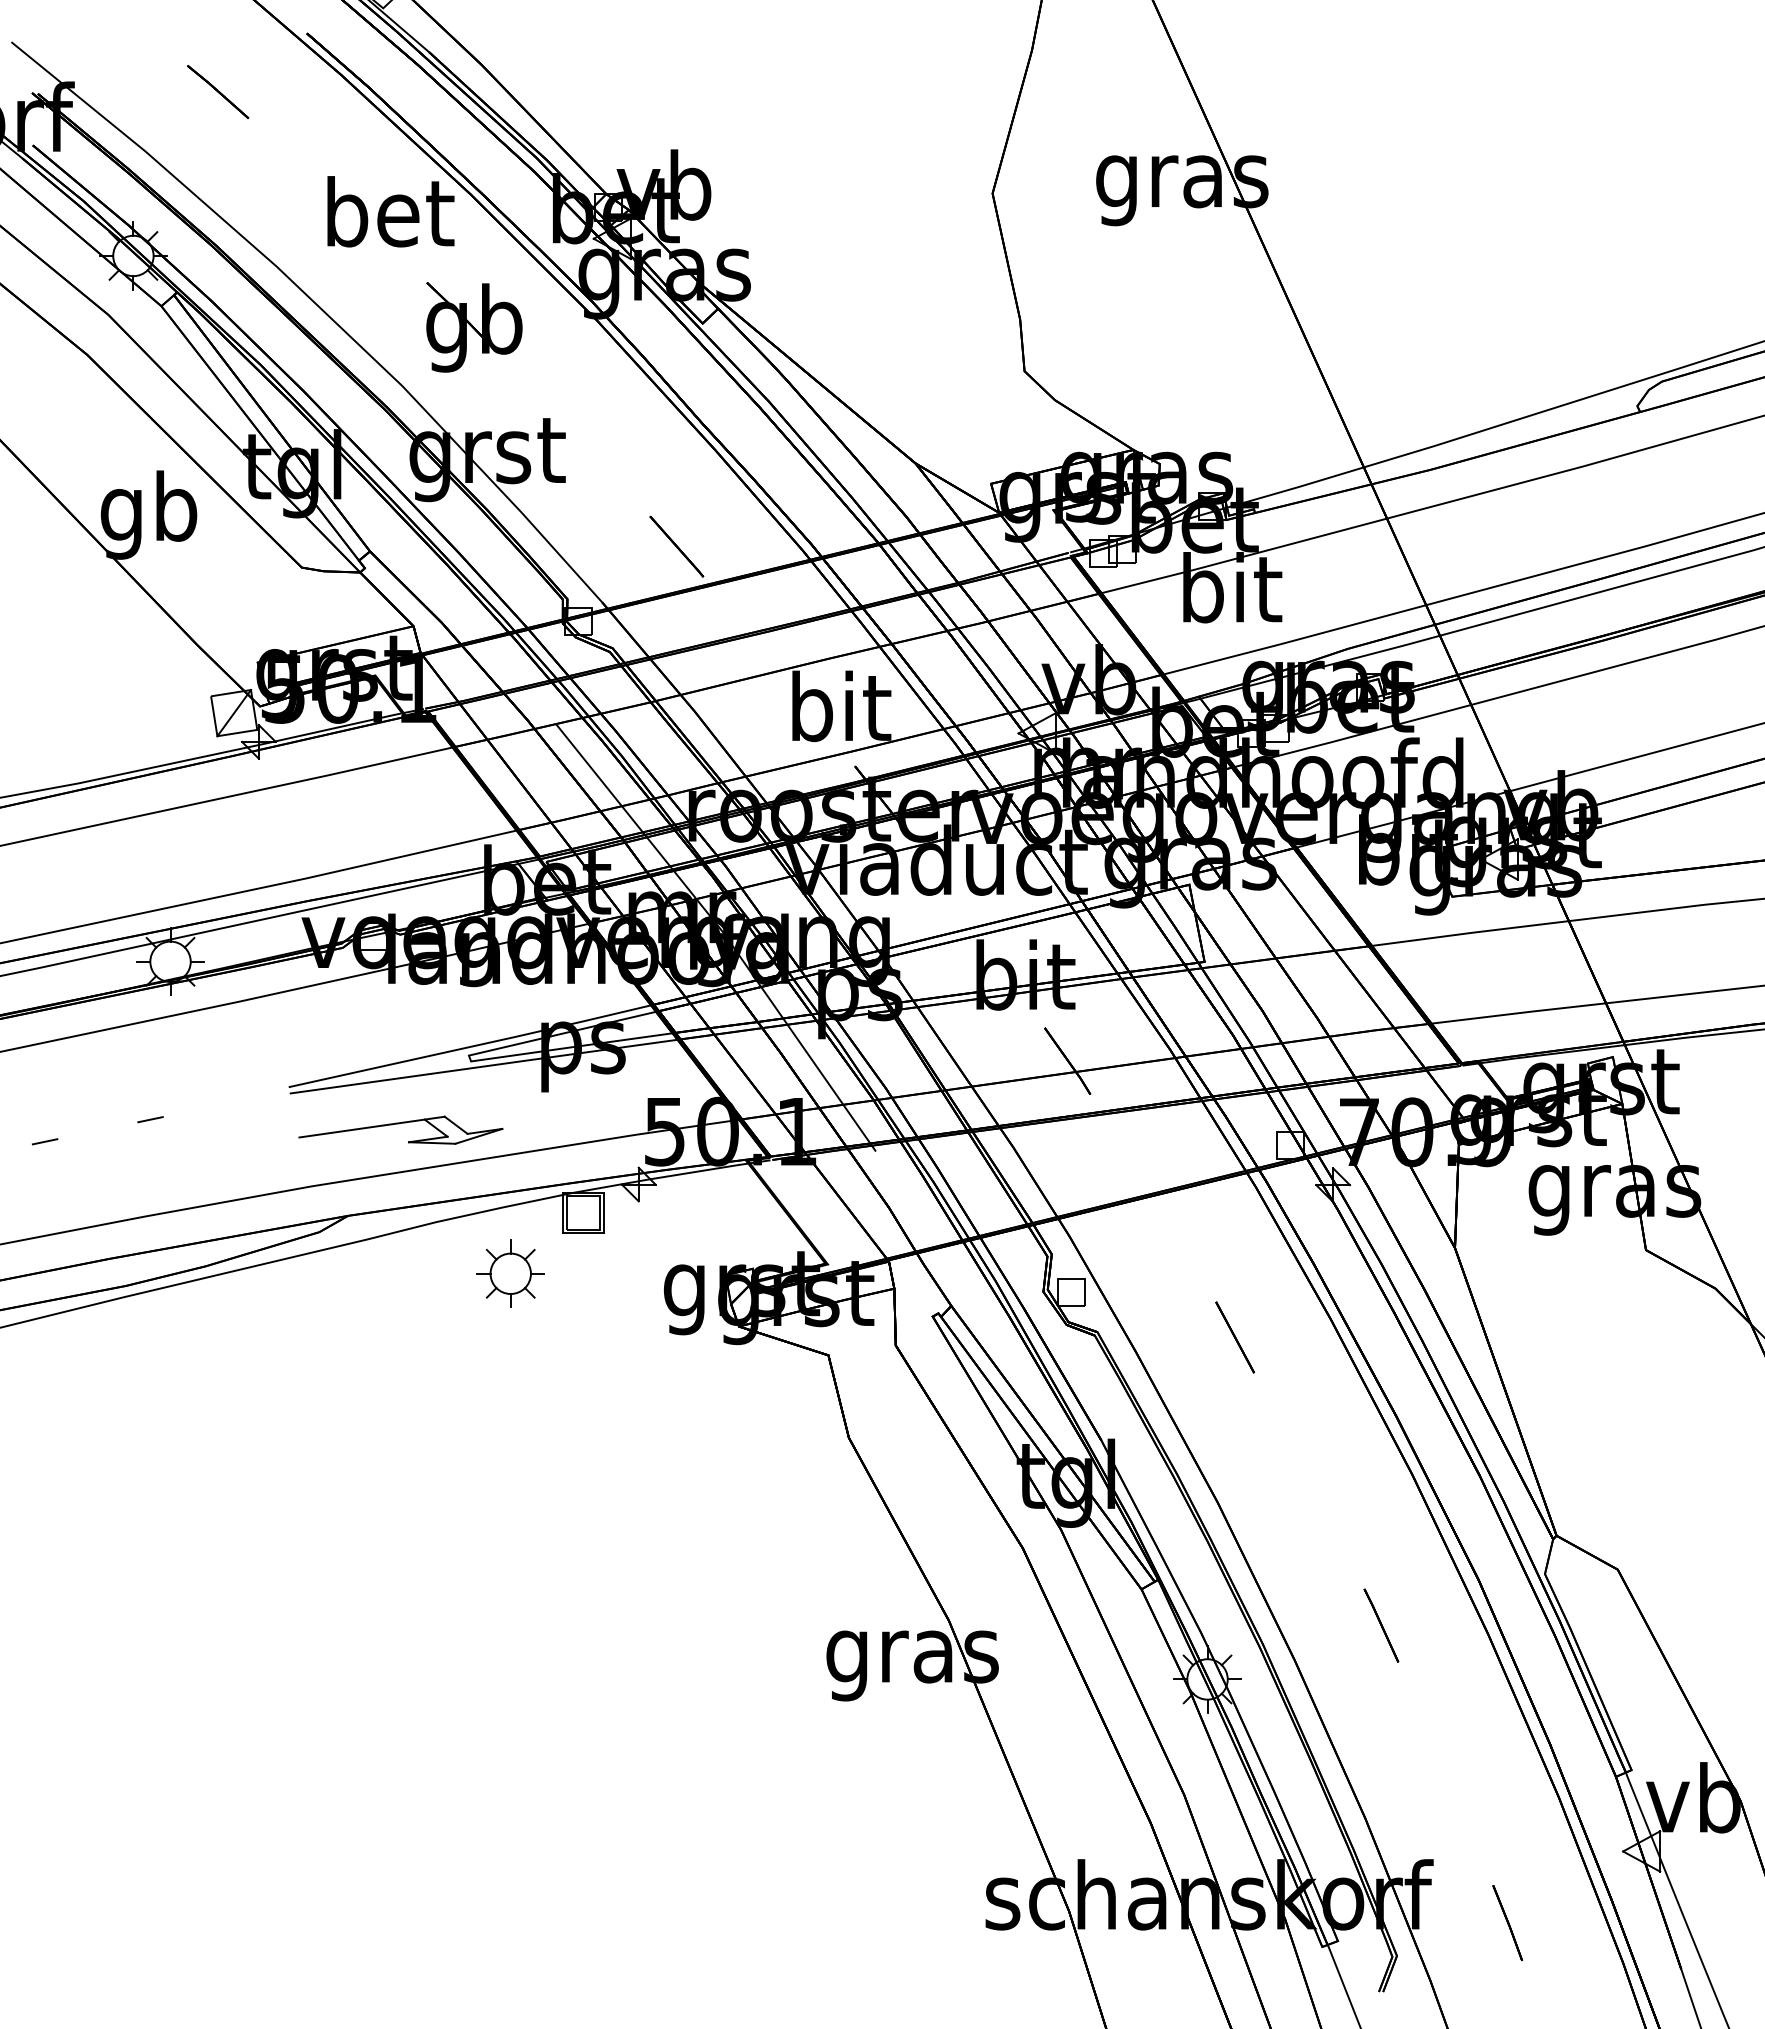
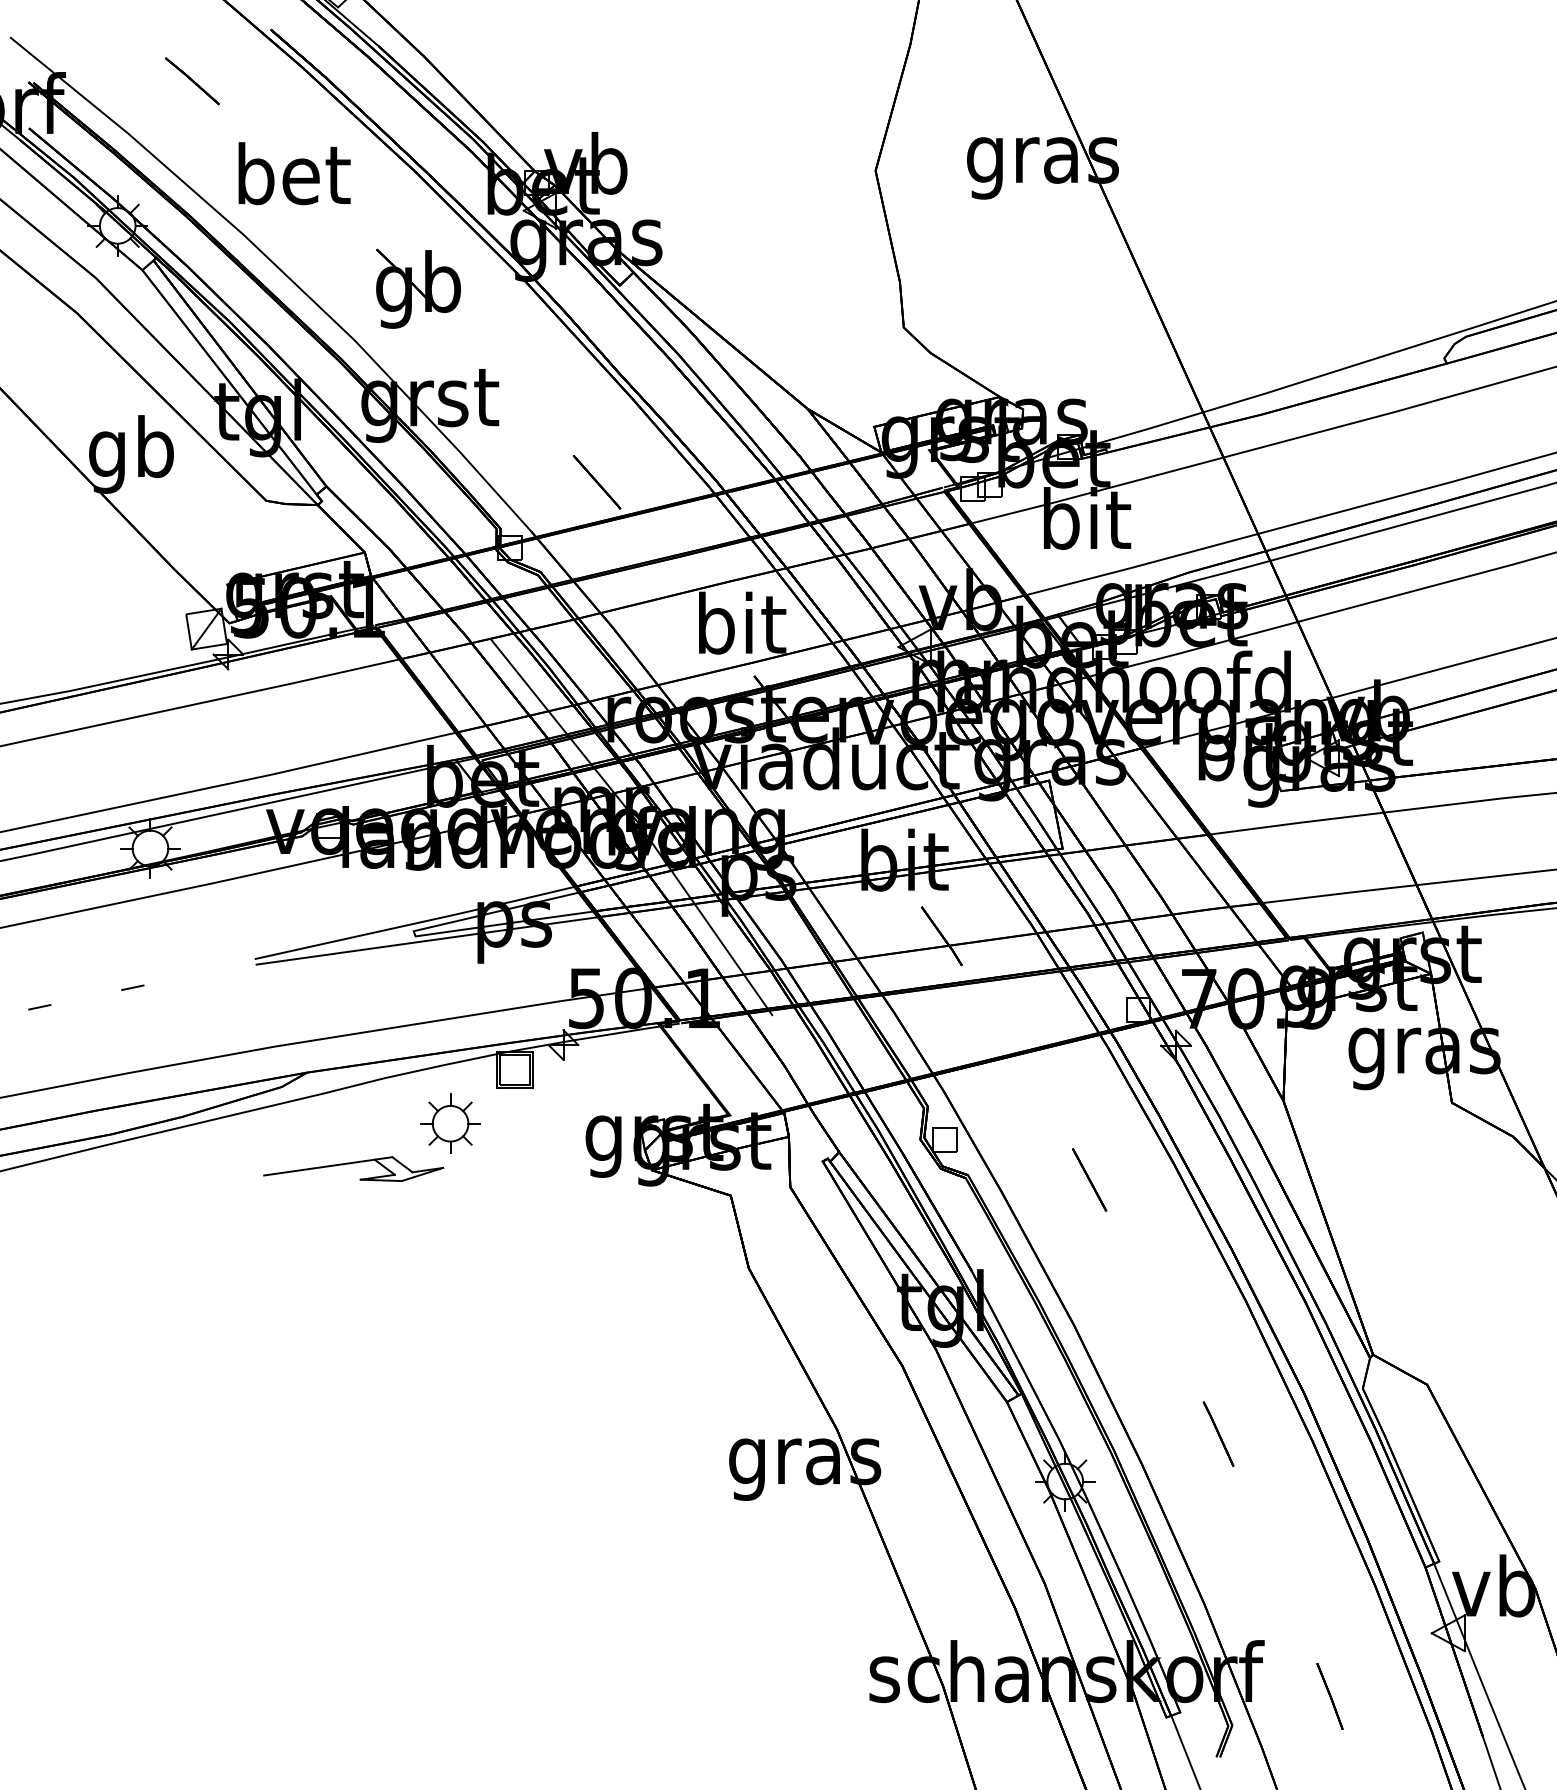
text: (390, 211) -> (294, 173), moved
part: (400, 1129) -> (353, 1168), moved

